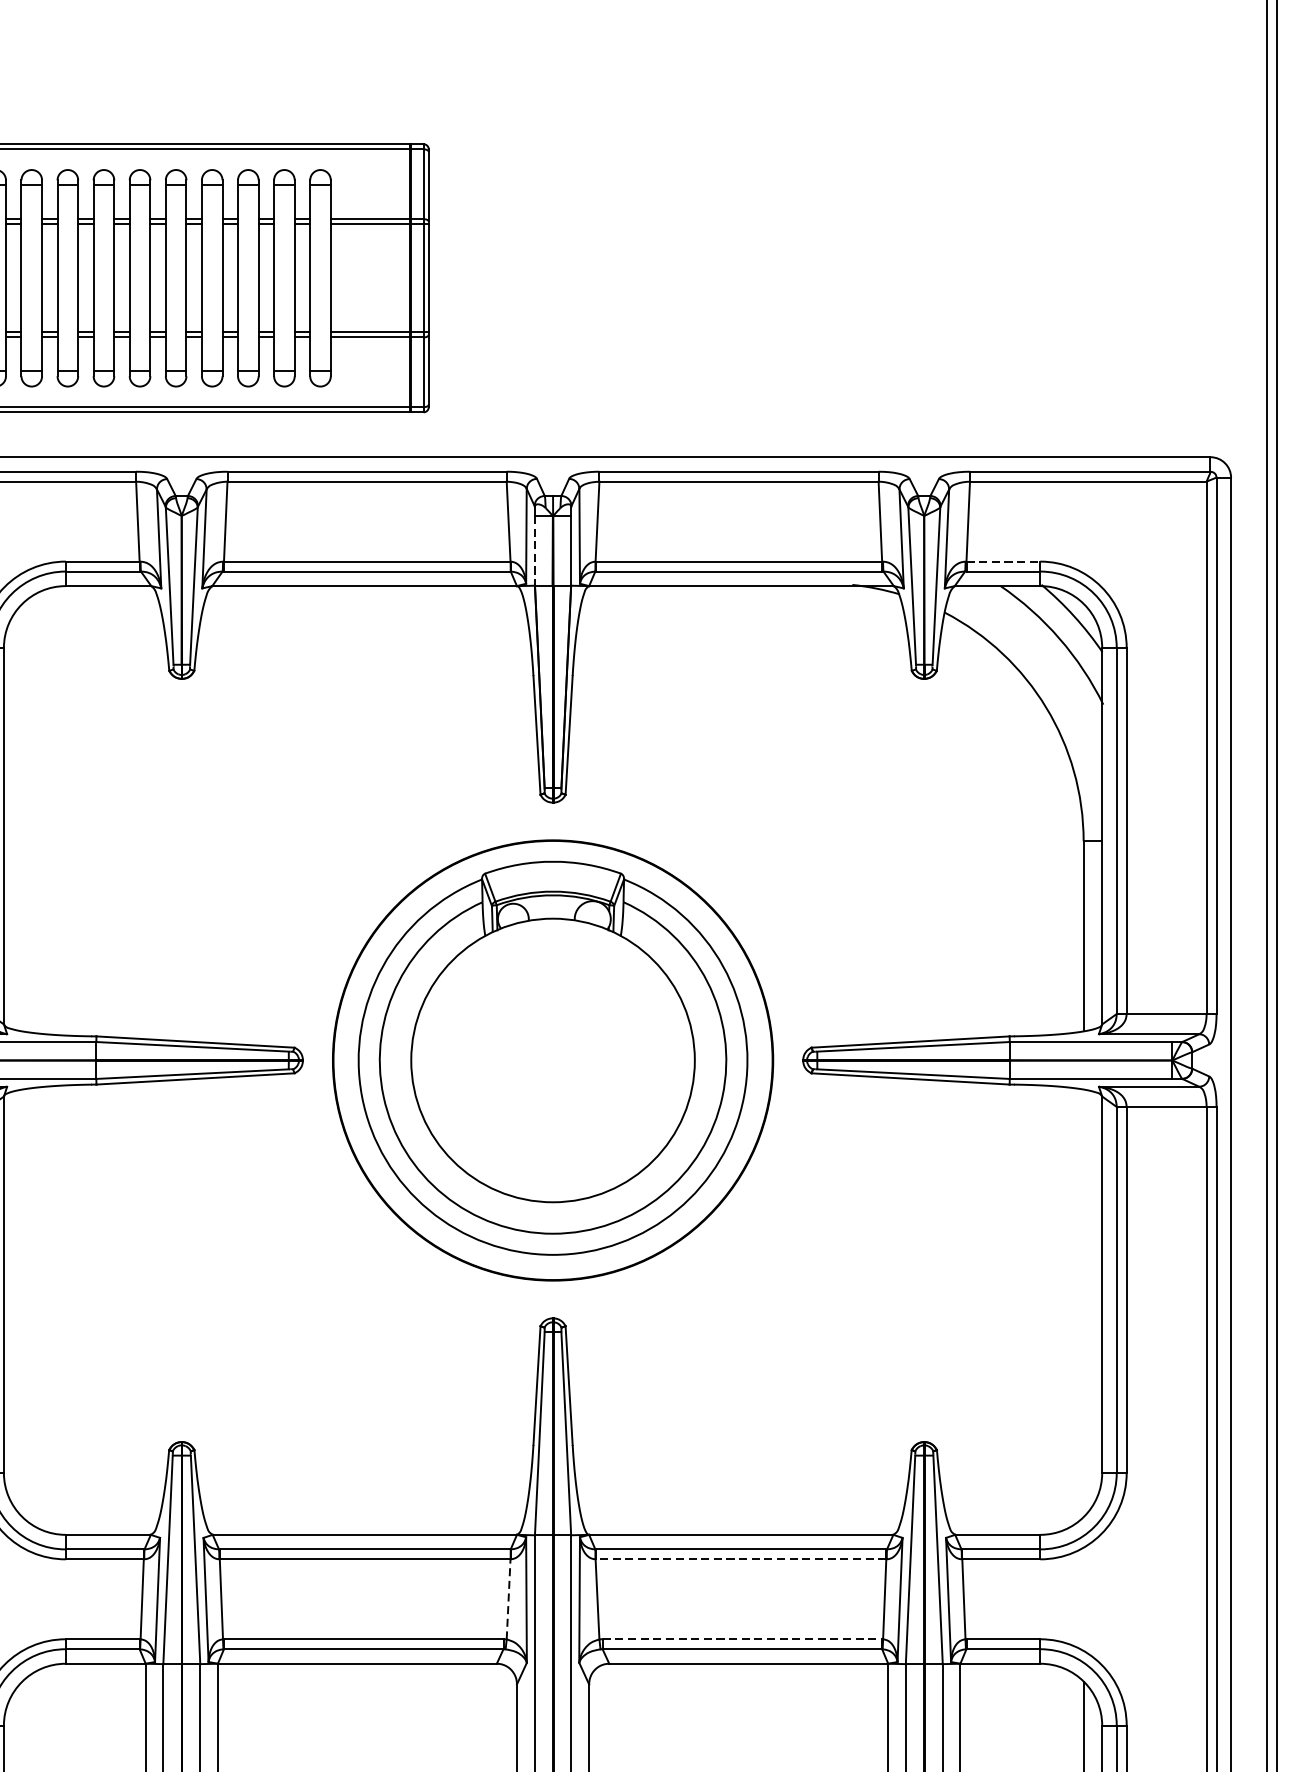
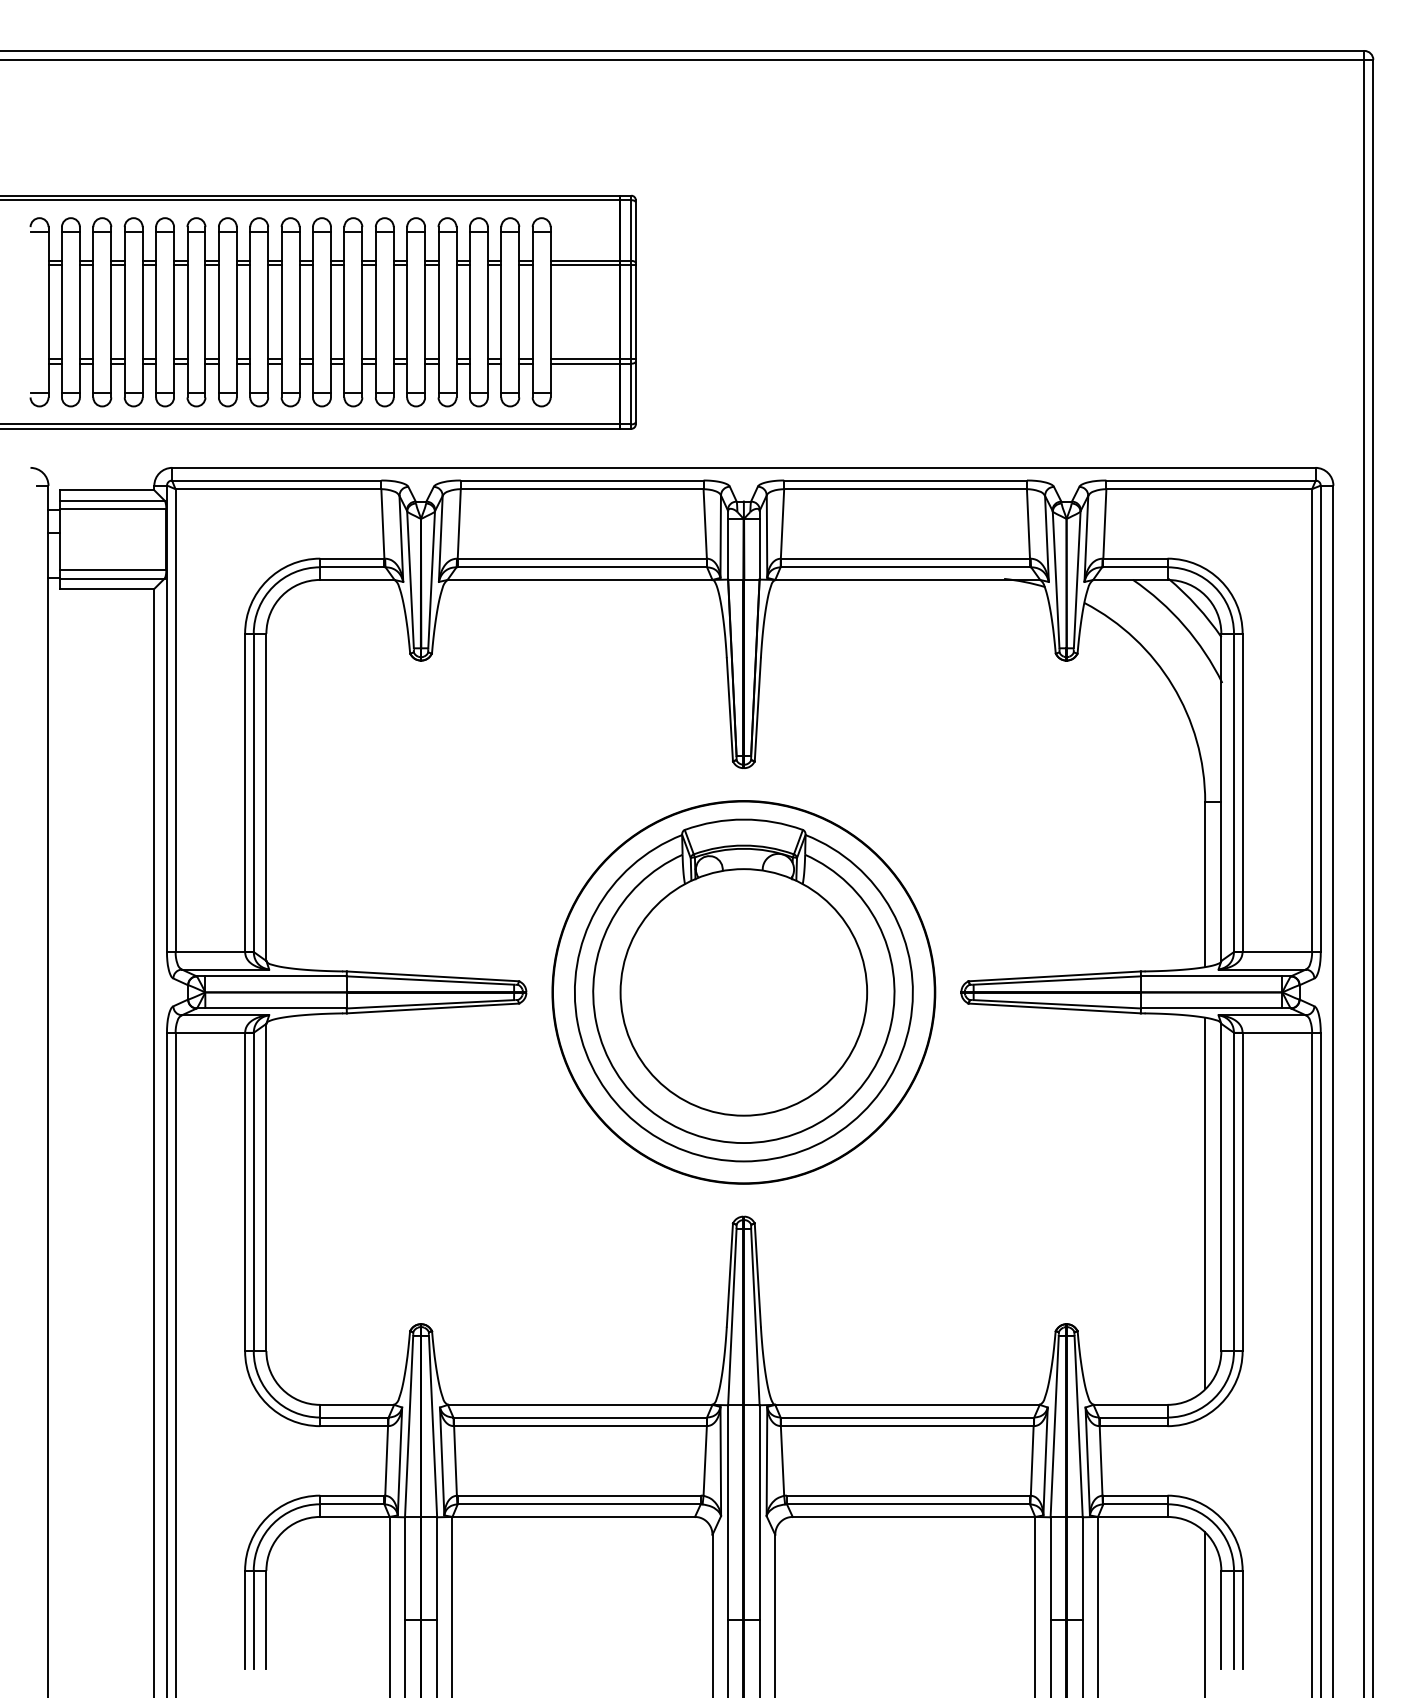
line: (535, 551) -> (728, 549), dashed -> solid
line: (1003, 561) -> (1135, 558), dashed -> solid
line: (1083, 1303) -> (1205, 1203), added
line: (740, 1559) -> (906, 1426), dashed -> solid
line: (508, 1598) -> (705, 1460), dashed -> solid
line: (742, 1639) -> (908, 1495), dashed -> solid

